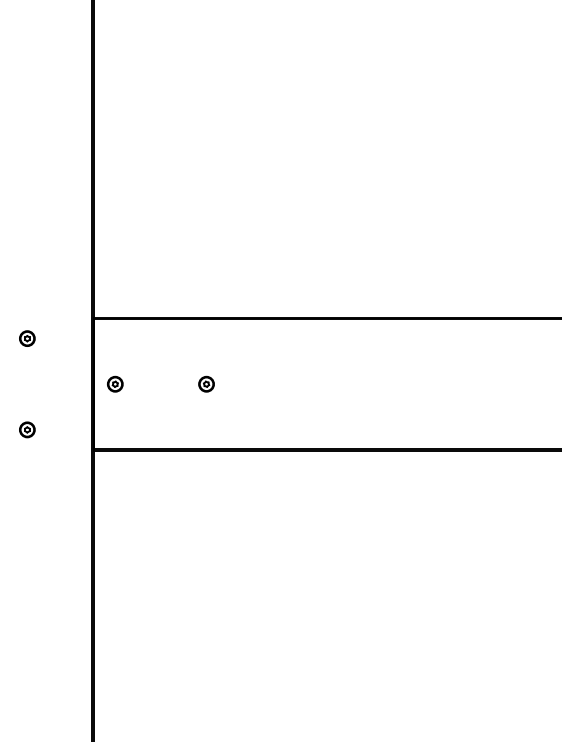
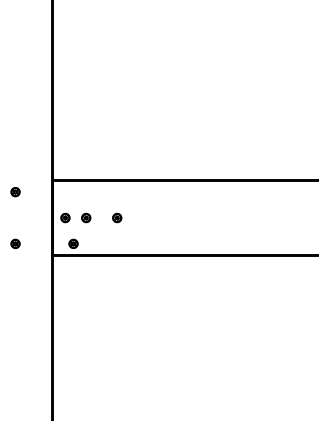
part: (152, 383) -> (86, 217), added
part: (129, 429) -> (73, 243), added

